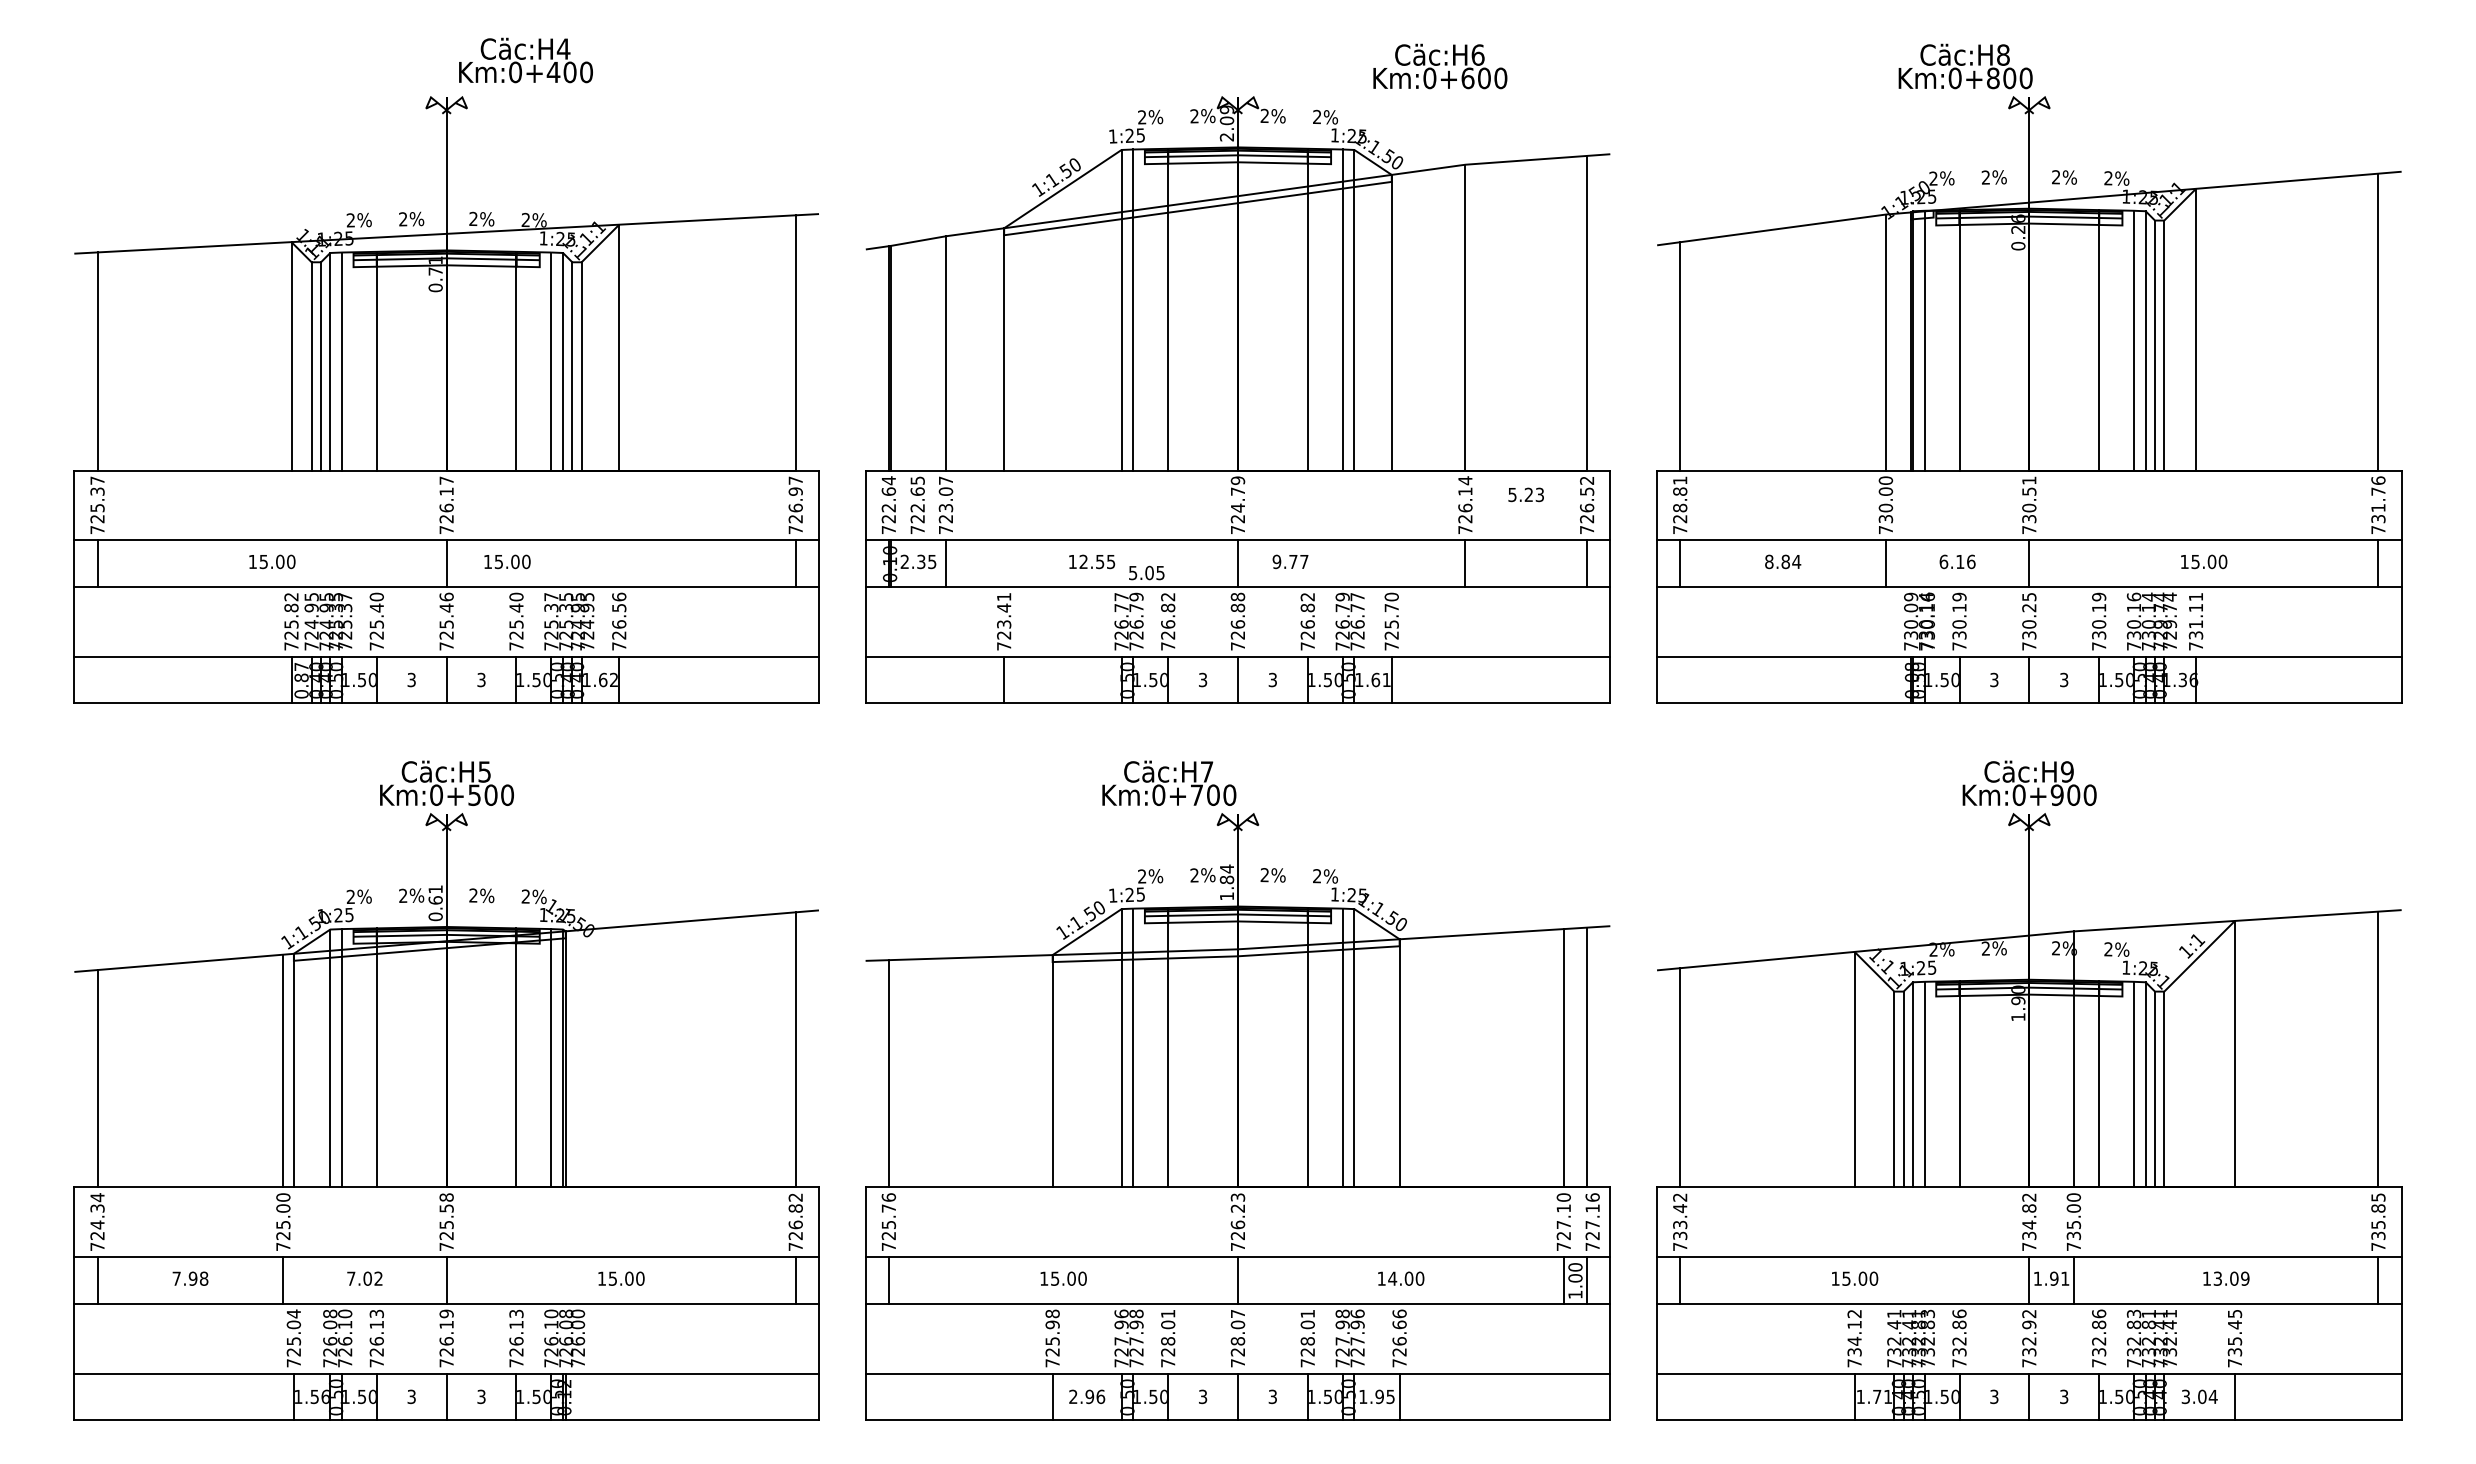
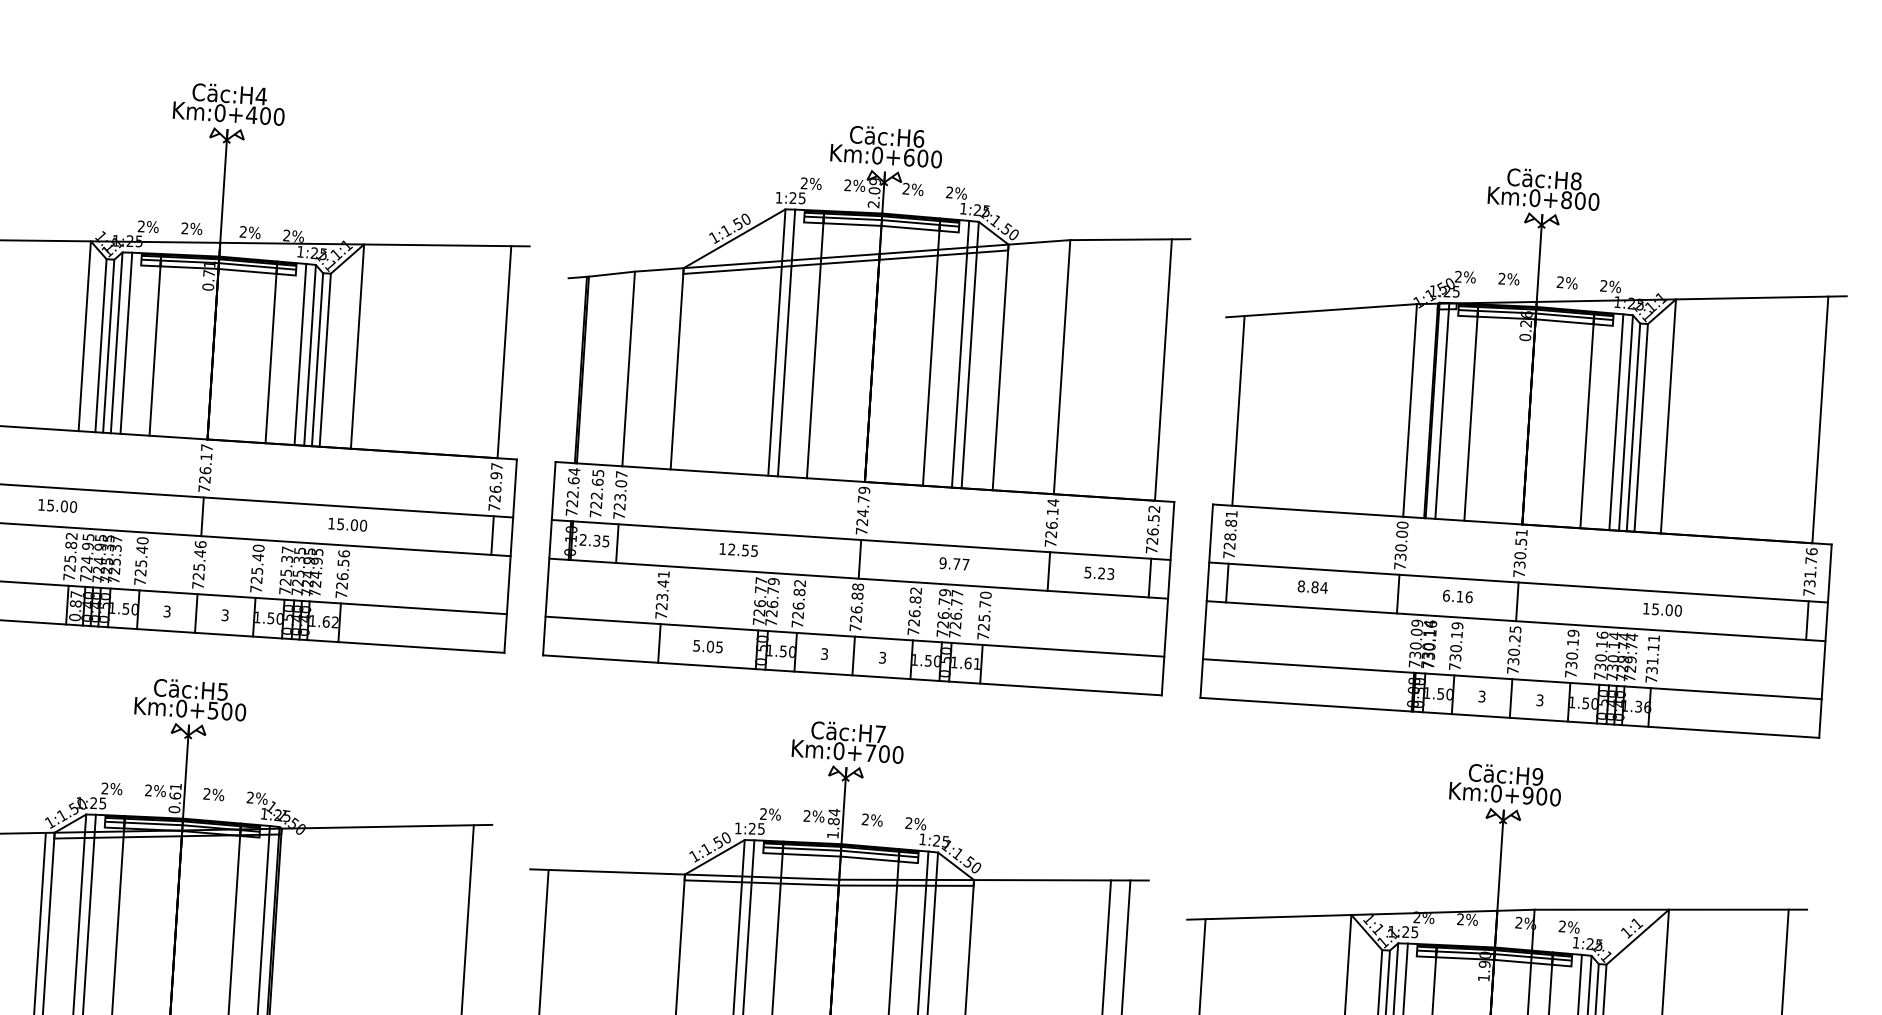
text: (525, 60) -> (229, 103), moved
text: (1440, 66) -> (887, 146), moved
text: (1965, 66) -> (1544, 188), moved
text: (1525, 494) -> (1098, 572), moved
text: (507, 561) -> (347, 524), moved
text: (1290, 561) -> (954, 563), moved
text: (1146, 572) -> (707, 646), moved
text: (1169, 782) -> (848, 741), moved

